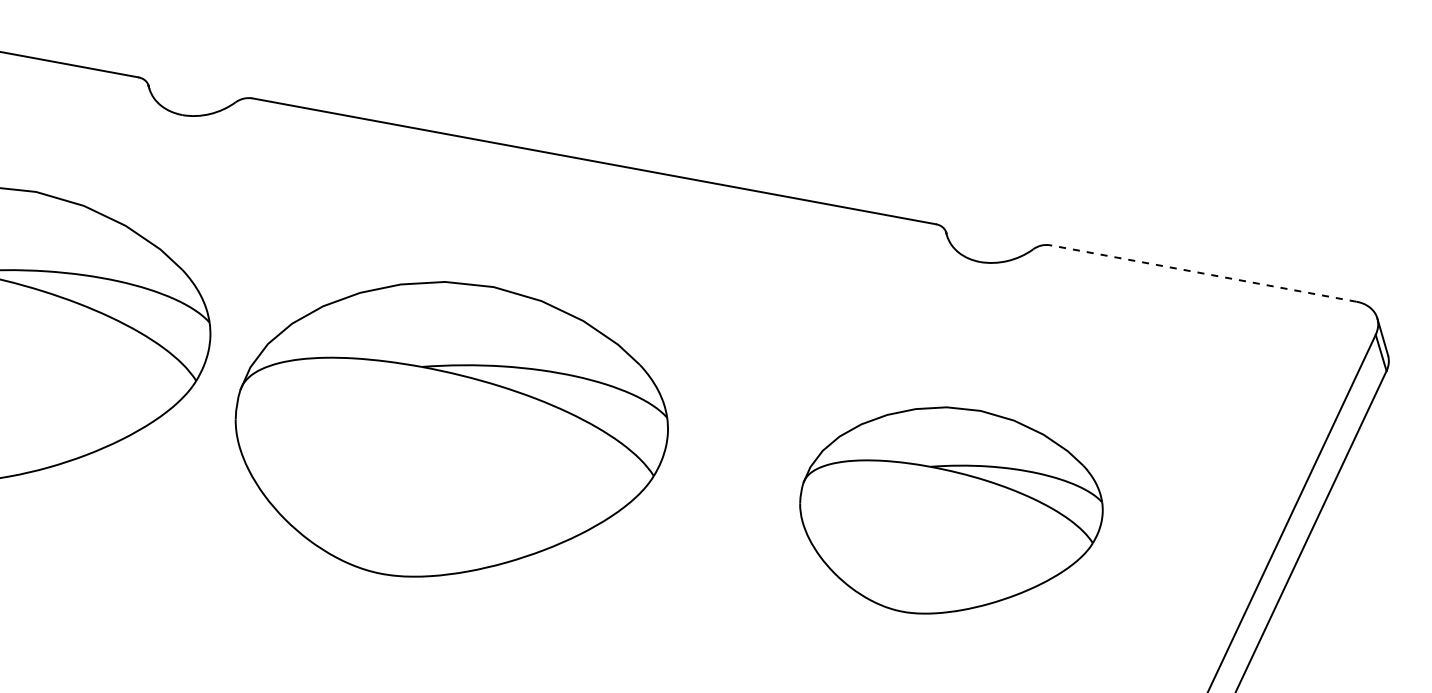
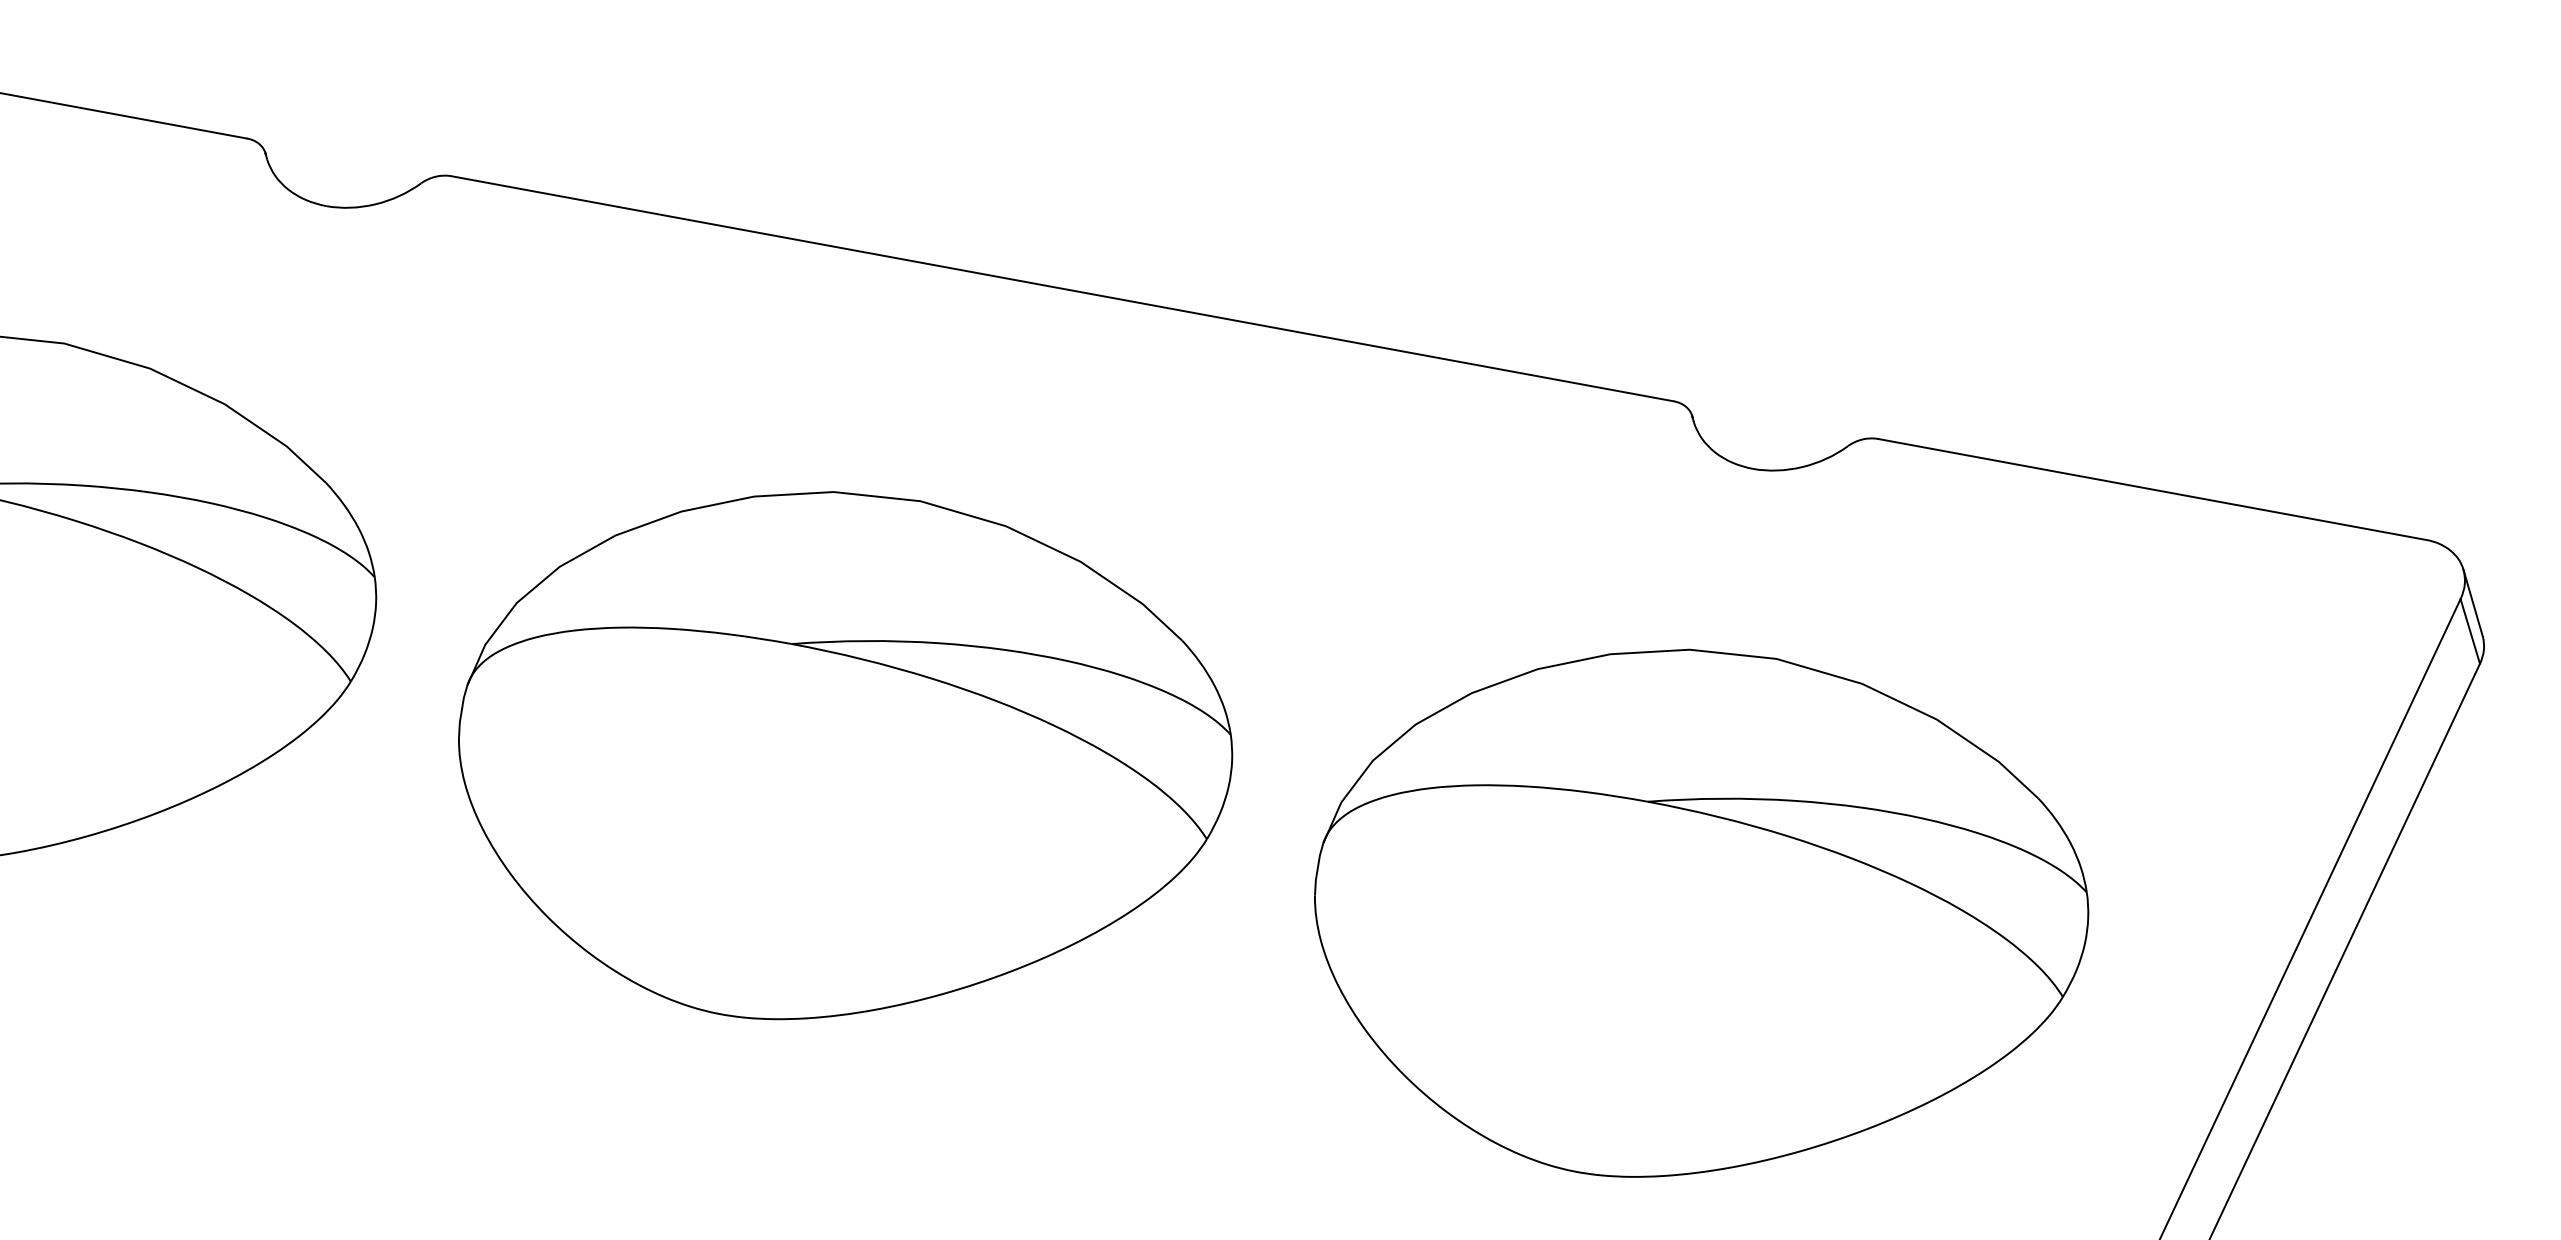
line: (1203, 273) -> (2152, 489), dashed -> solid
part: (451, 429) -> (844, 755), moved
part: (951, 510) -> (1701, 913), size x1.43

